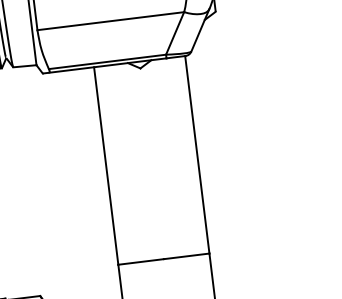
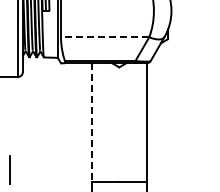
line: (109, 21) -> (104, 37), solid -> dashed
line: (105, 167) -> (91, 123), solid -> dashed

